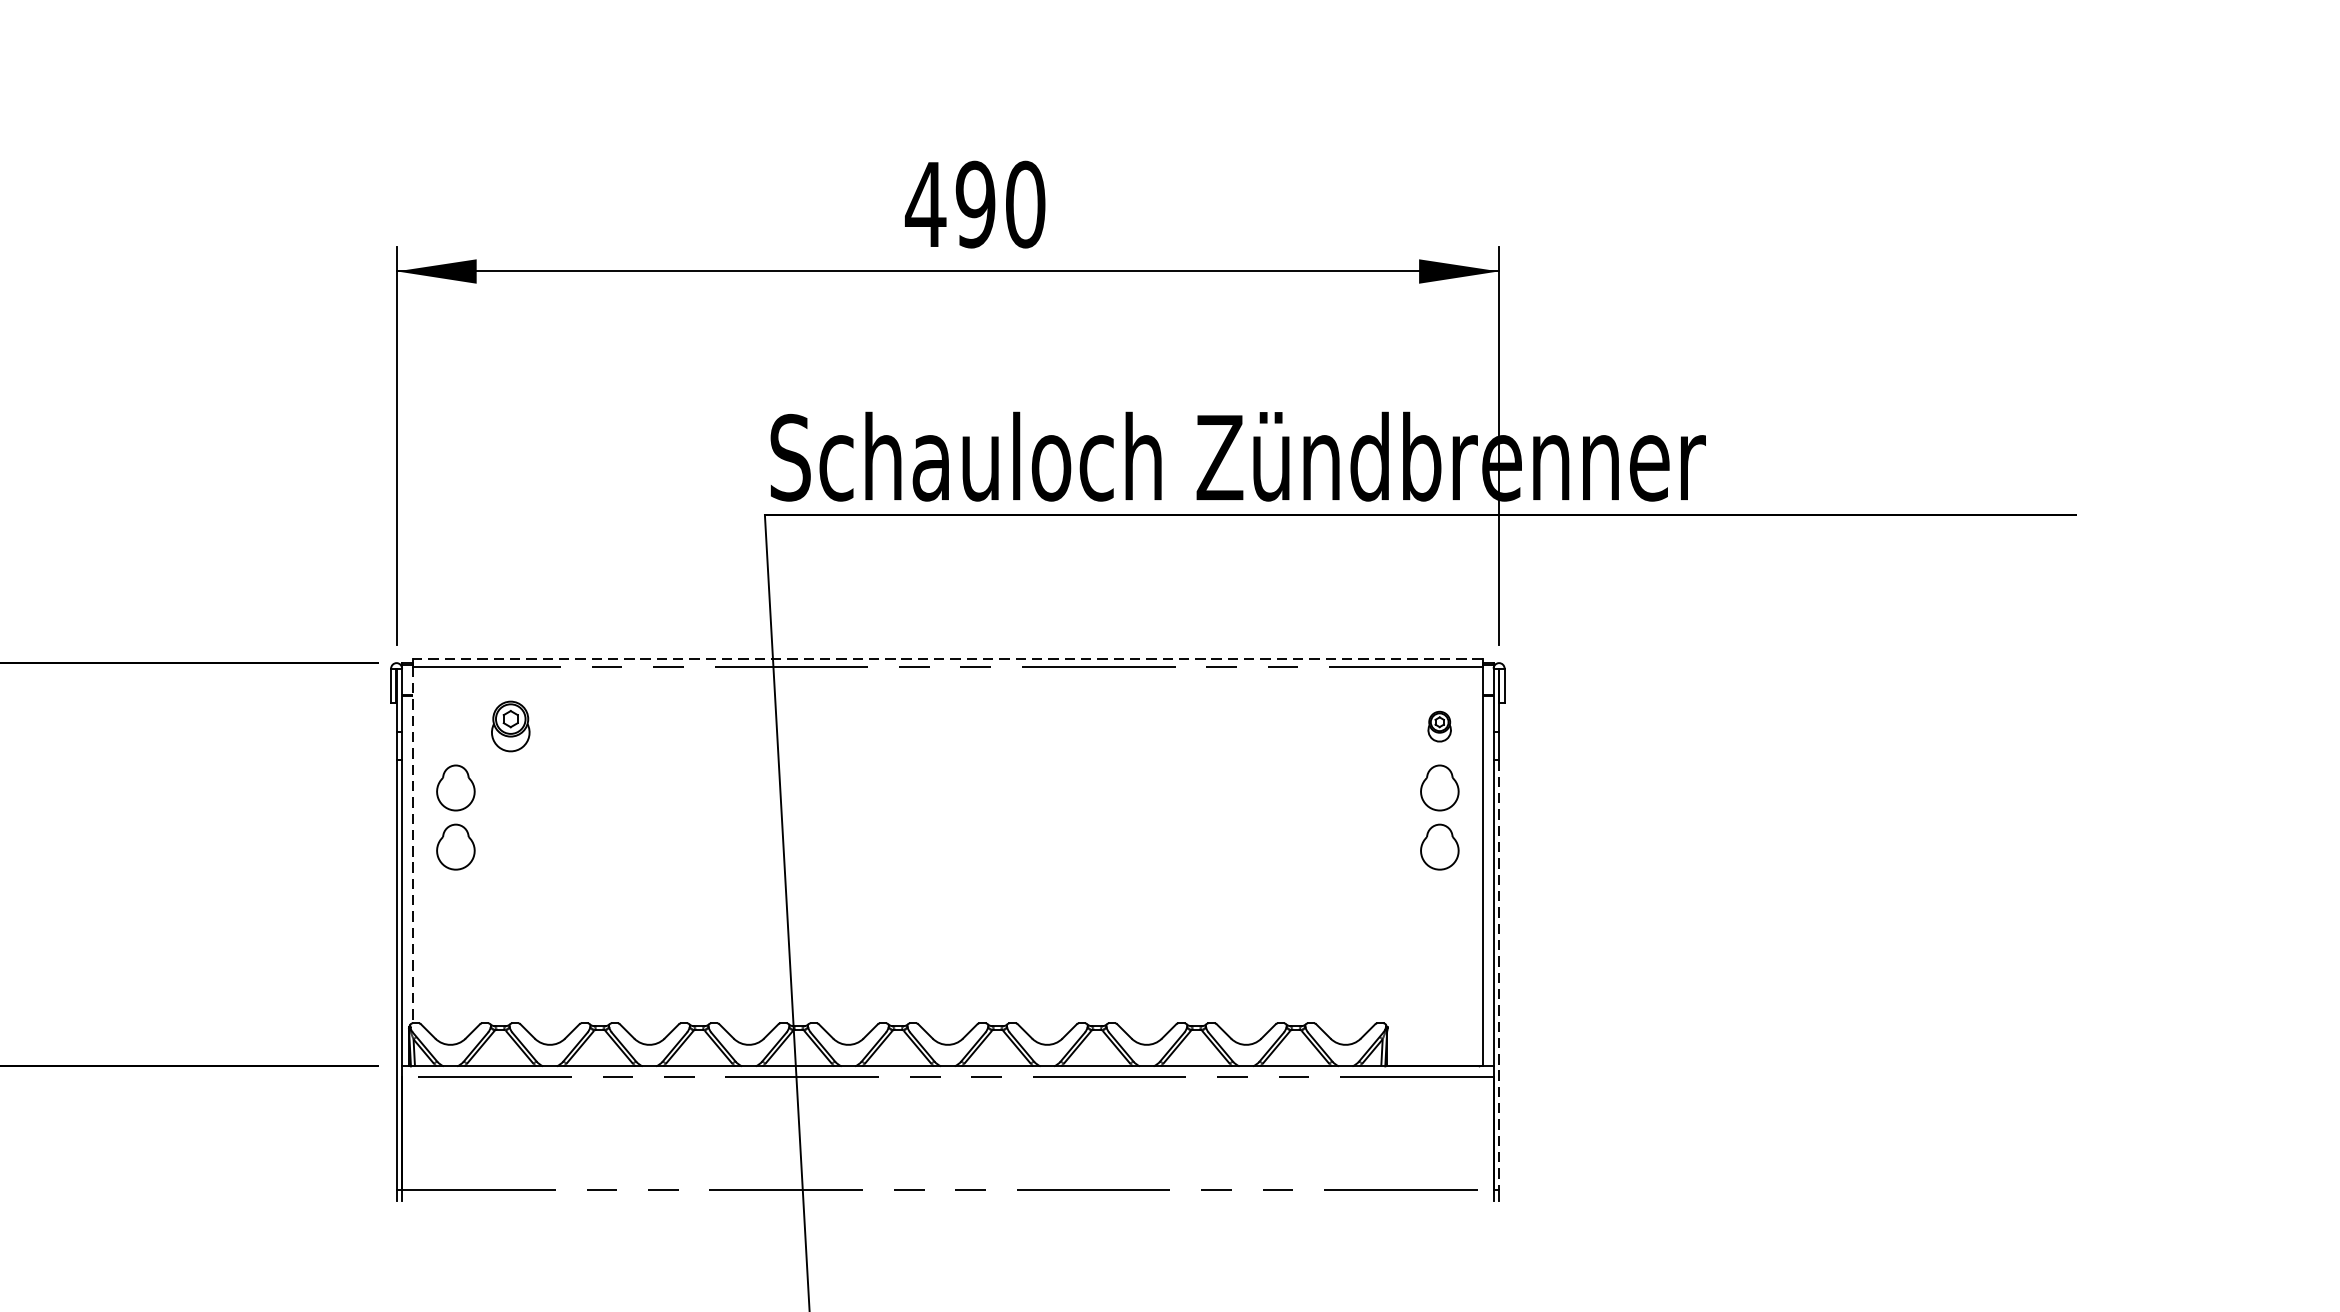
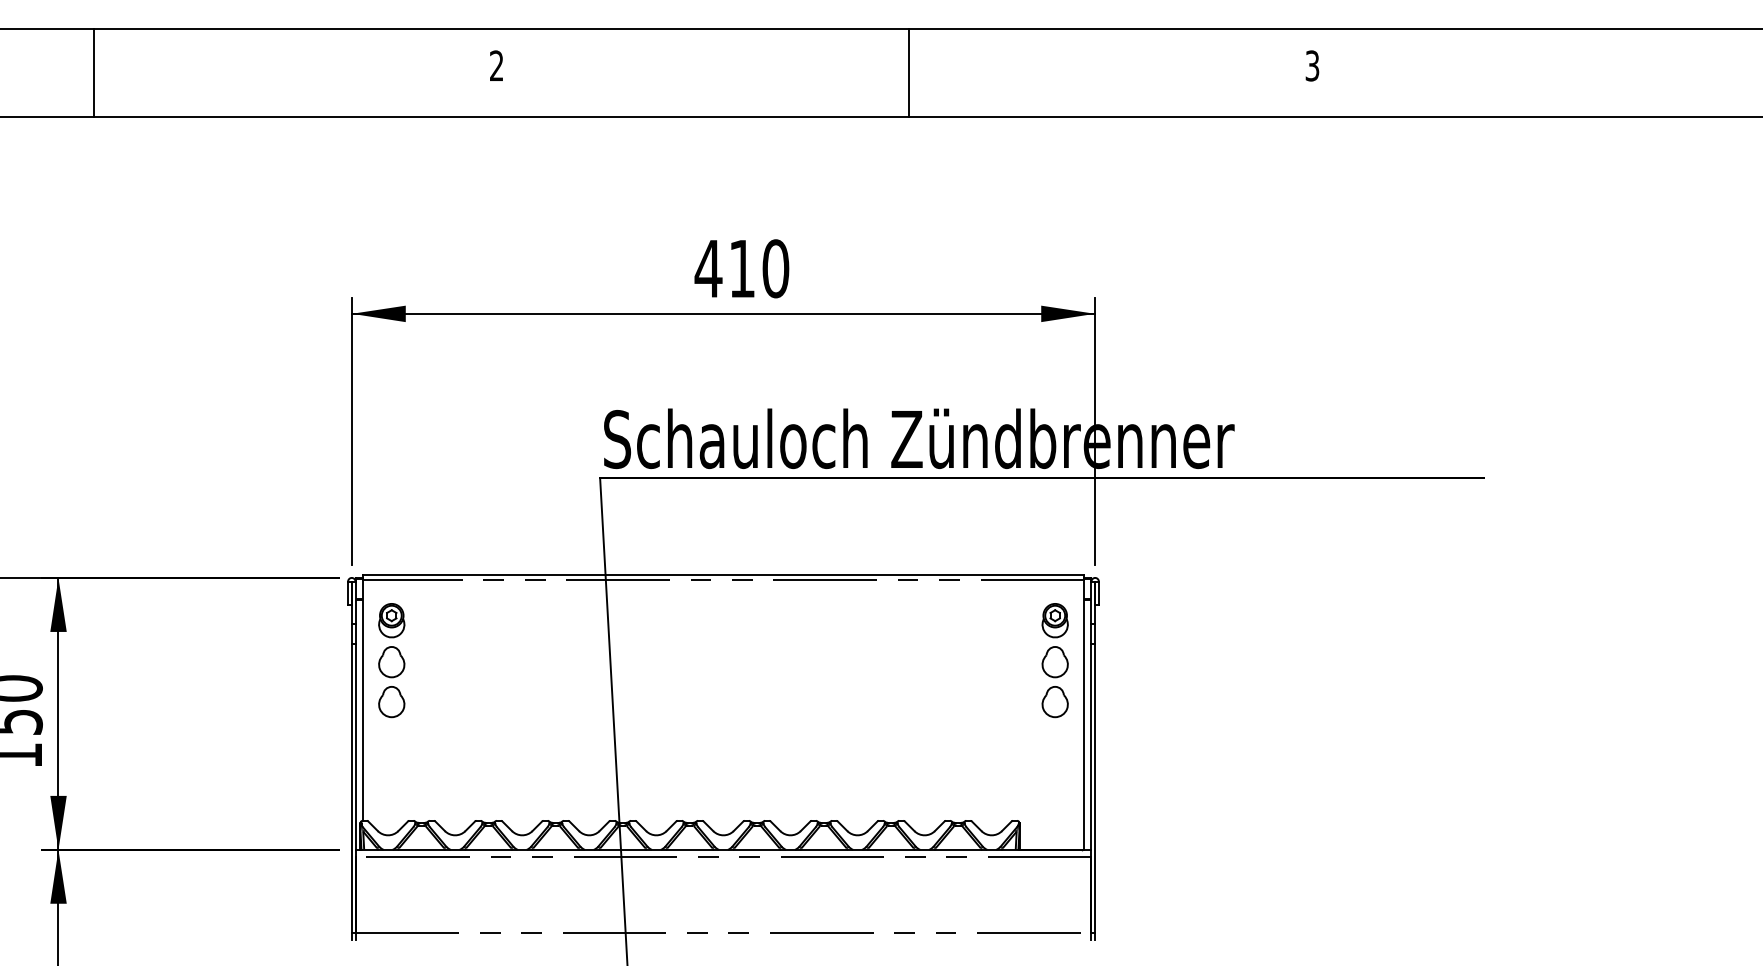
text: (974, 204) -> (741, 268), 490 -> 410
line: (947, 658) -> (723, 574), dashed -> solid
part: (510, 726) -> (391, 620), moved
part: (1438, 726) -> (1054, 620), size x1.67
line: (412, 846) -> (362, 701), dashed -> solid
line: (1499, 975) -> (1095, 788), dashed -> solid

